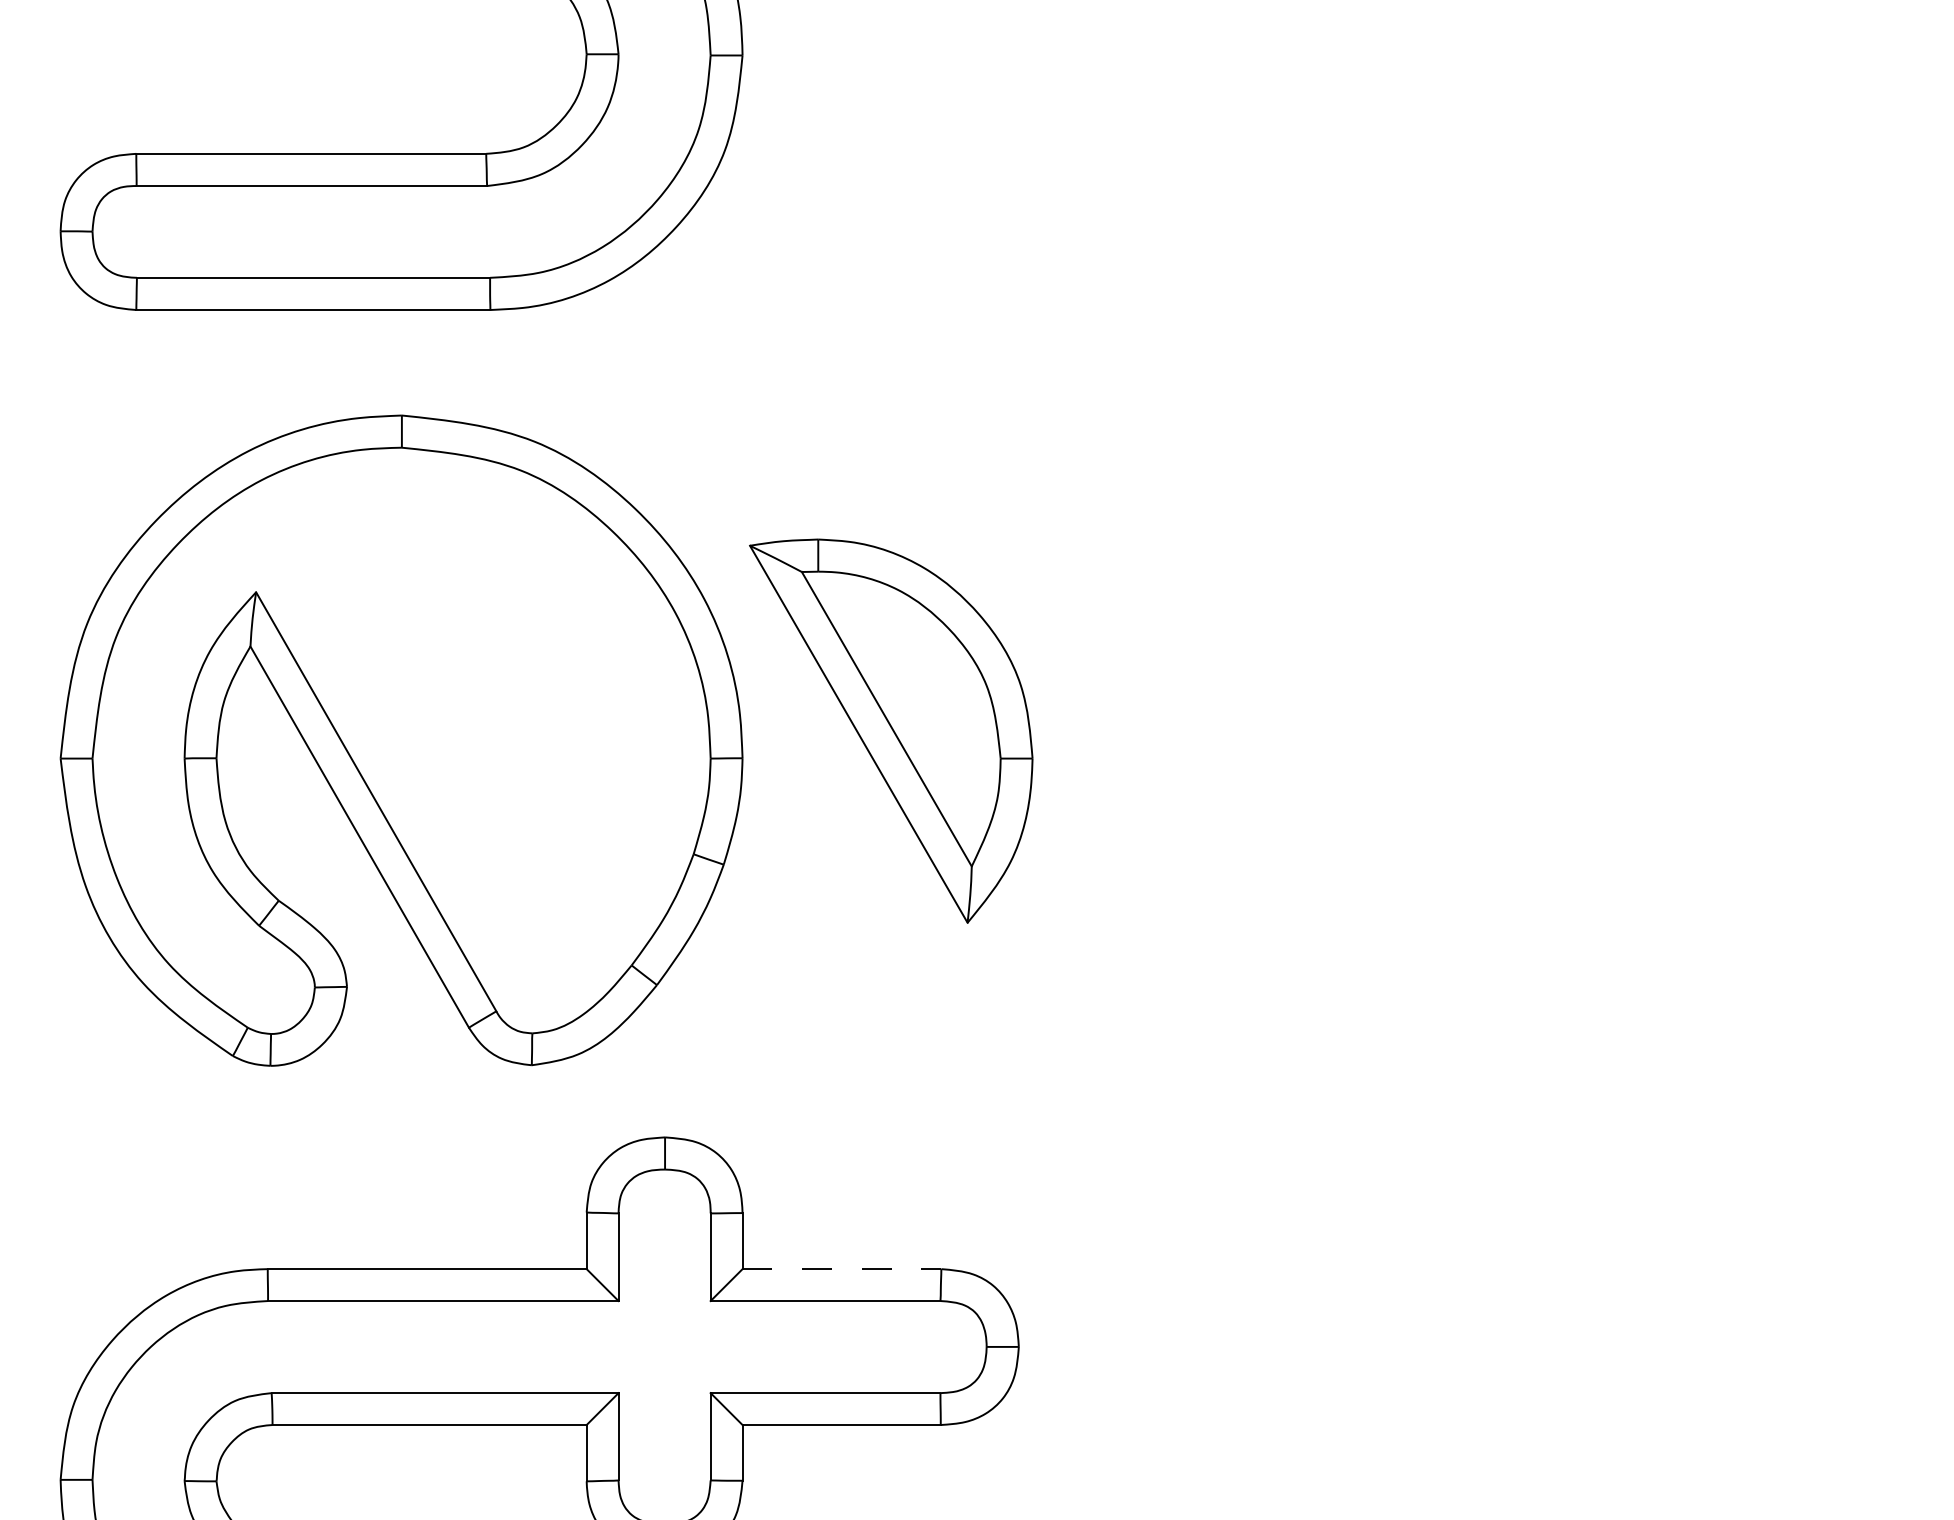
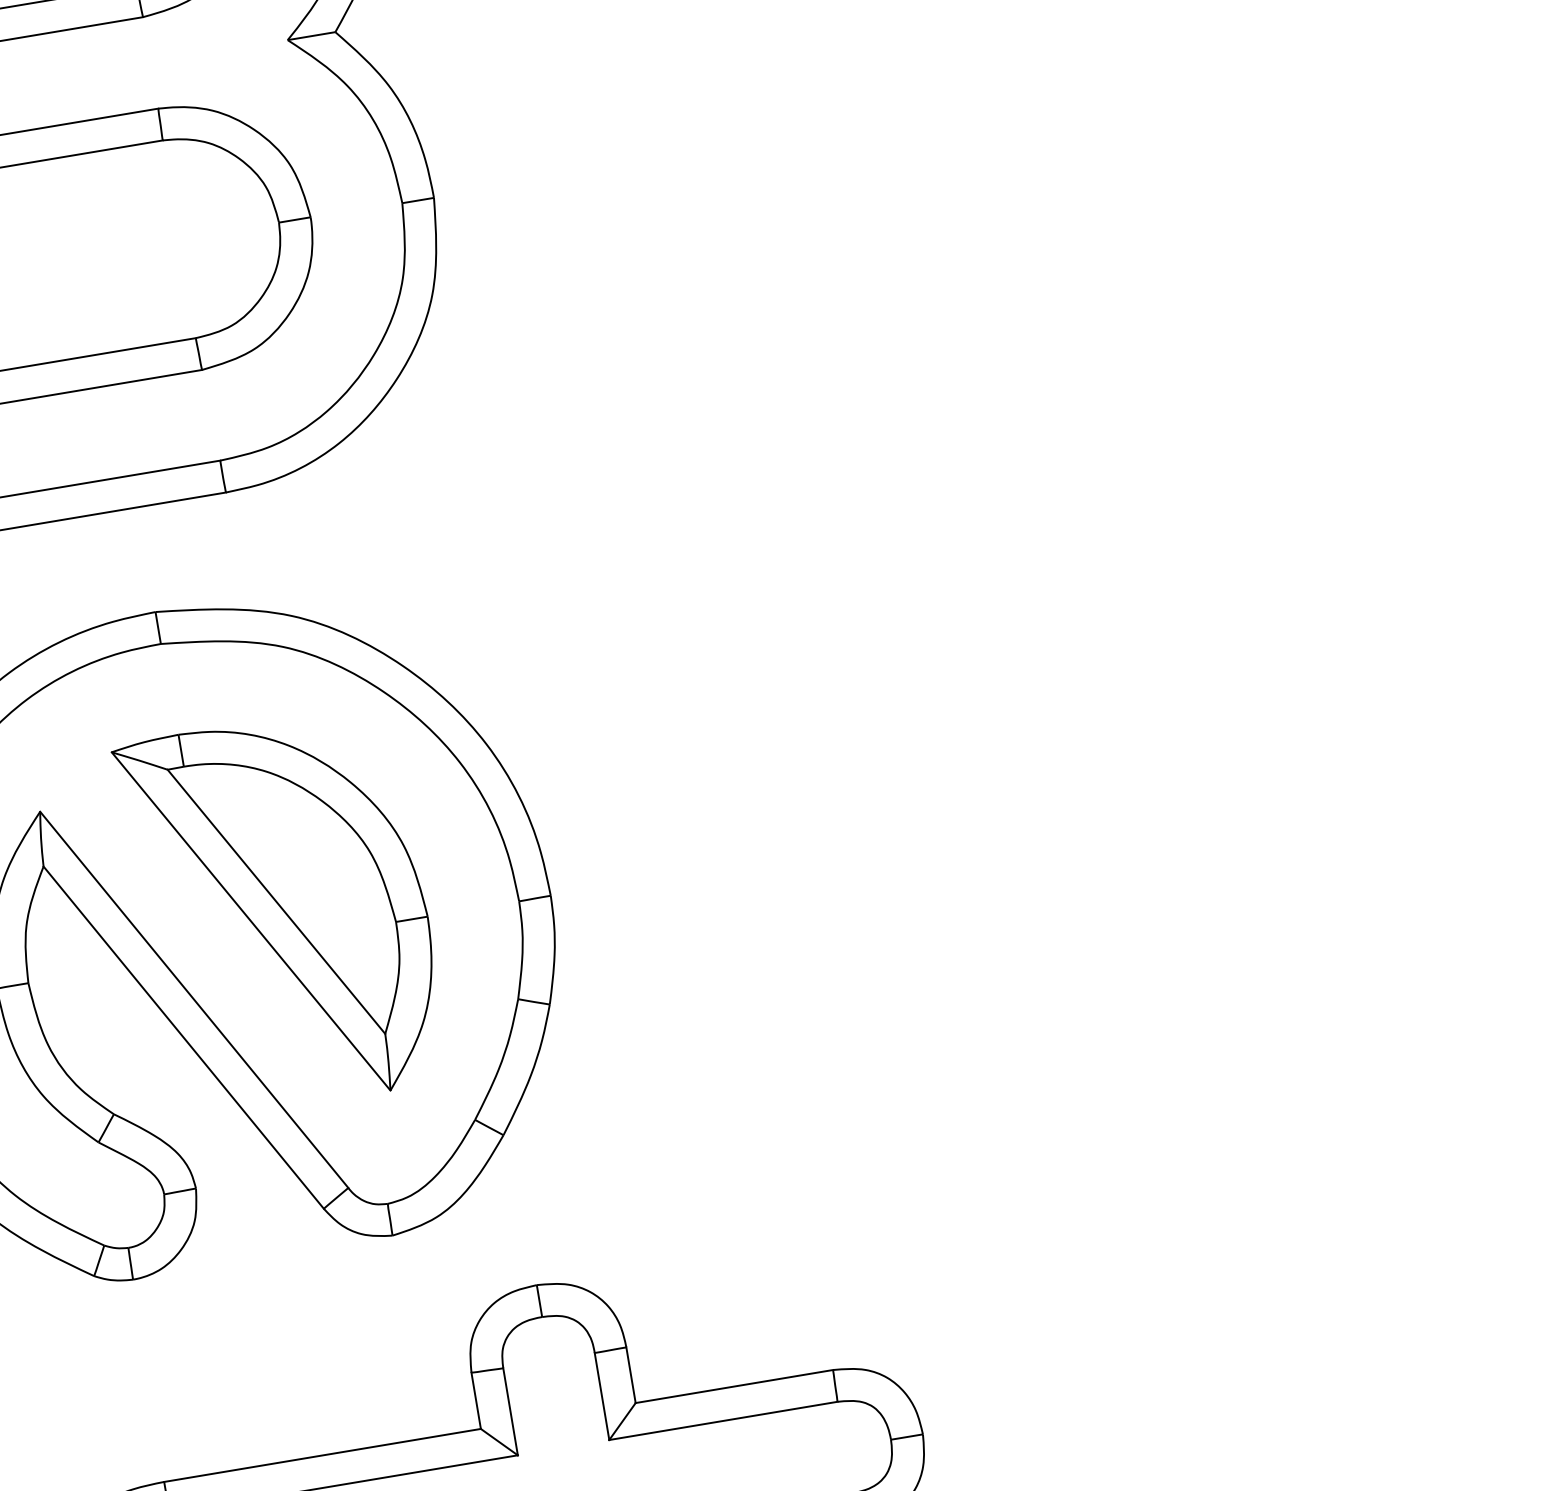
part: (891, 730) -> (282, 912), moved
line: (842, 1269) -> (734, 1386), dashed -> solid

